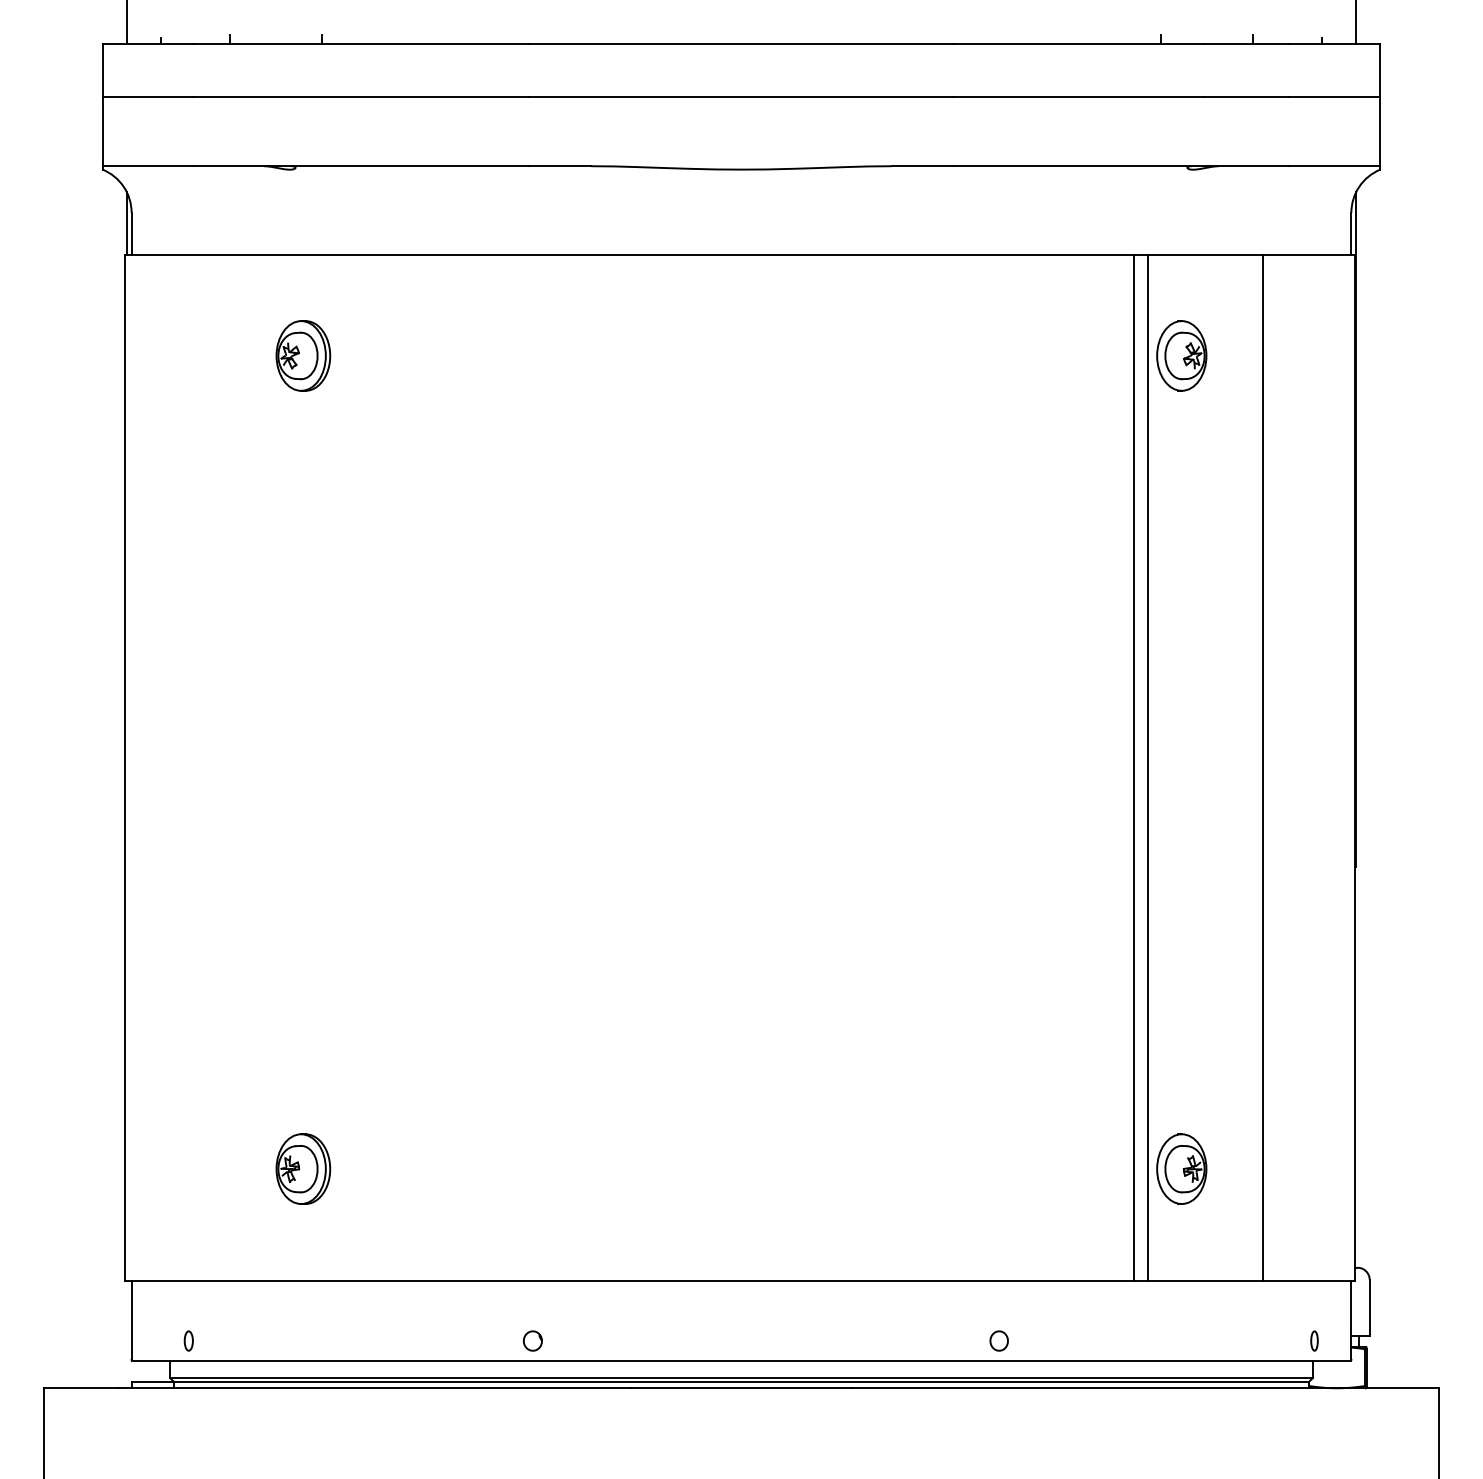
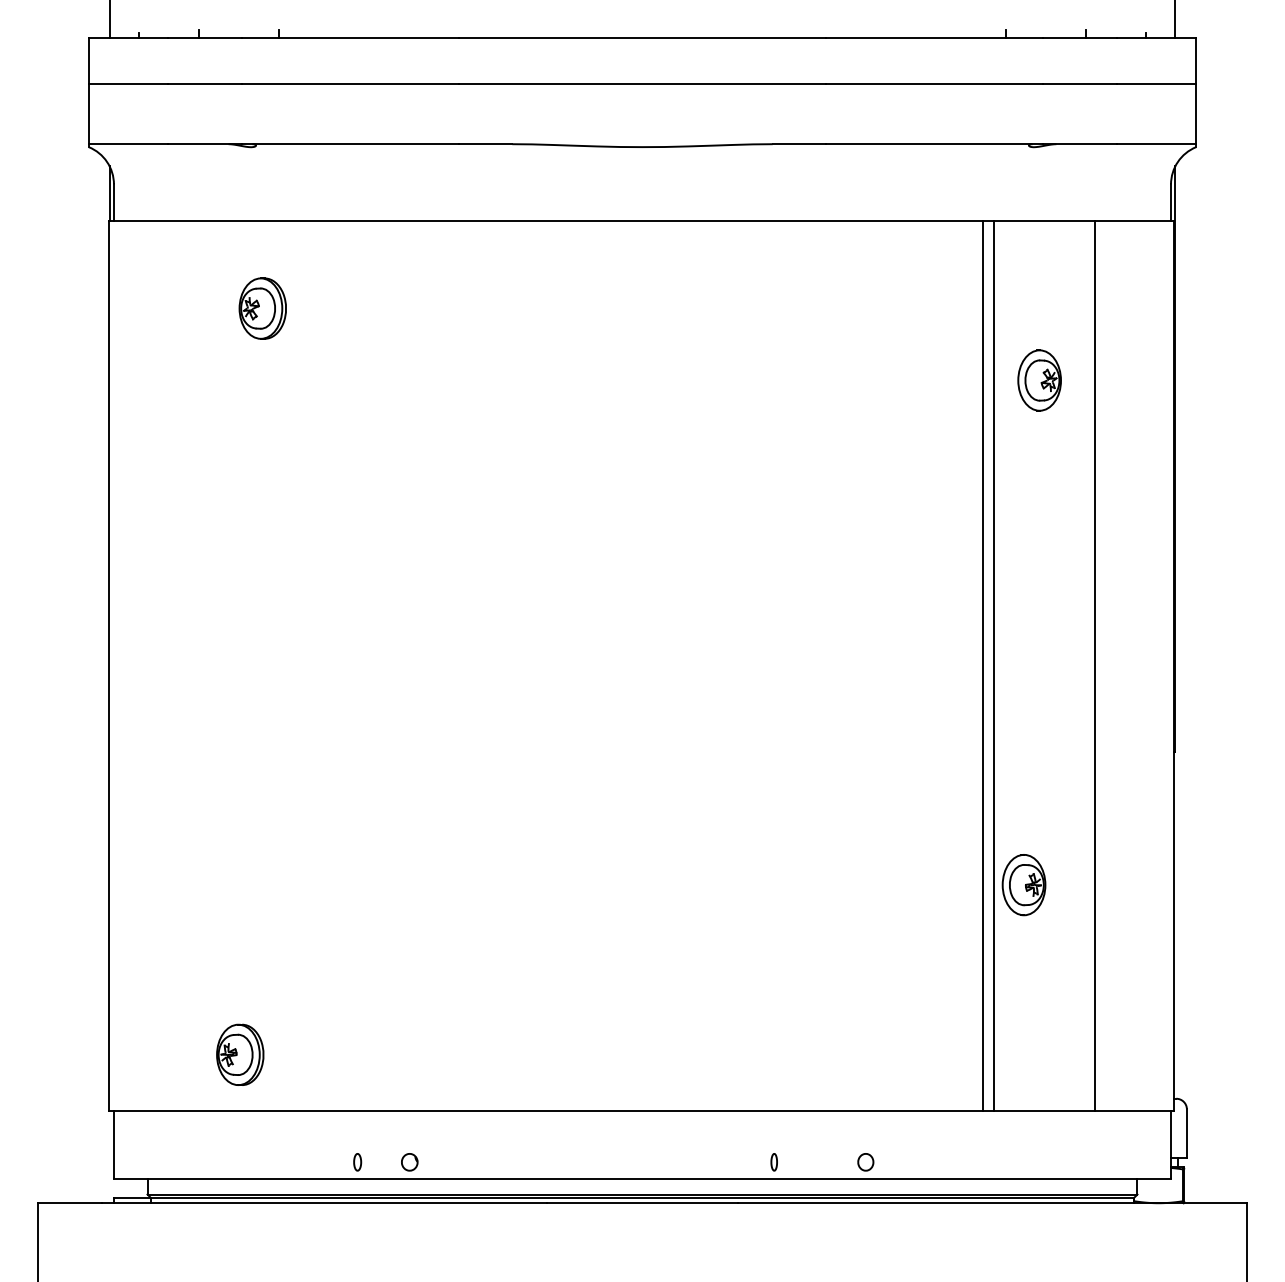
part: (1181, 355) -> (1039, 380), moved
part: (303, 1168) -> (240, 1054), moved
part: (1181, 1168) -> (1023, 884), moved
part: (188, 1340) -> (357, 1161), moved
part: (532, 1340) -> (409, 1161), moved
part: (1314, 1340) -> (774, 1161), moved

